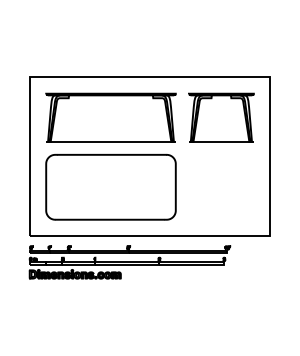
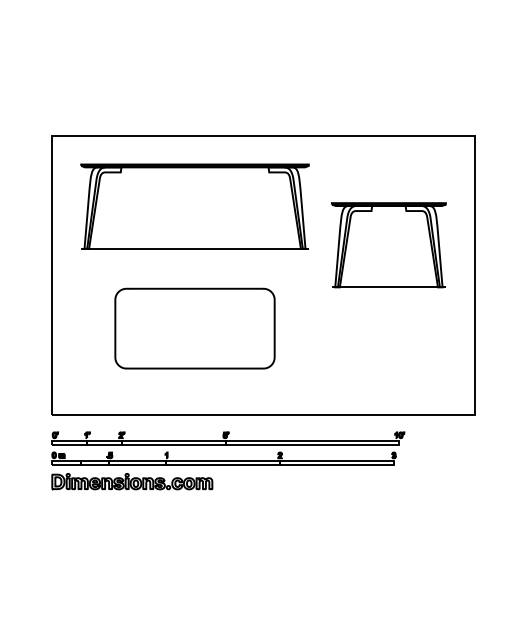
part: (221, 117) -> (389, 244), moved
part: (110, 186) -> (194, 327), size x0.7

